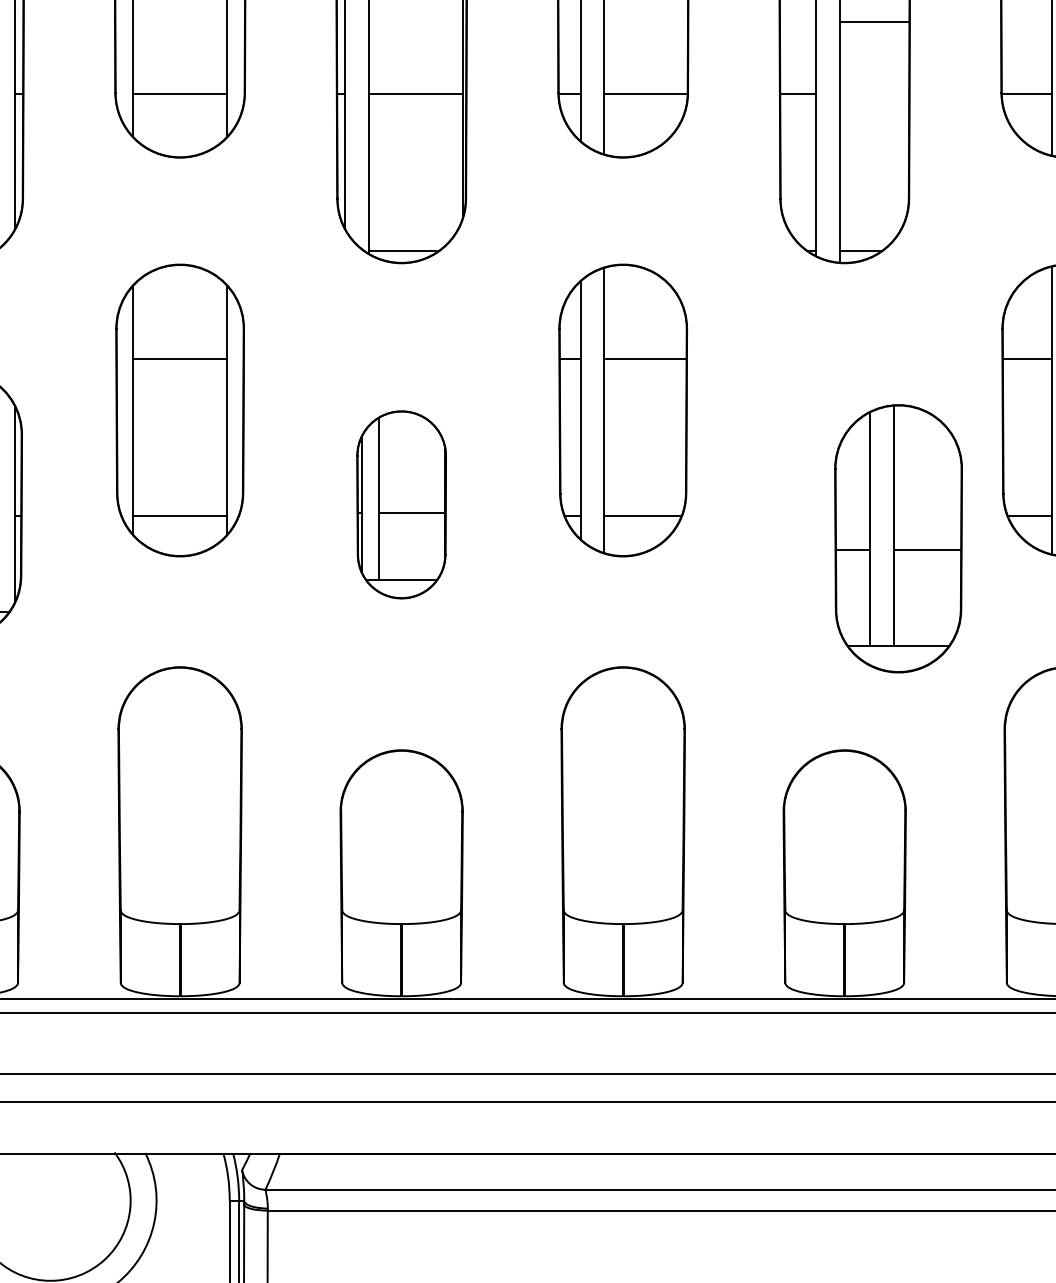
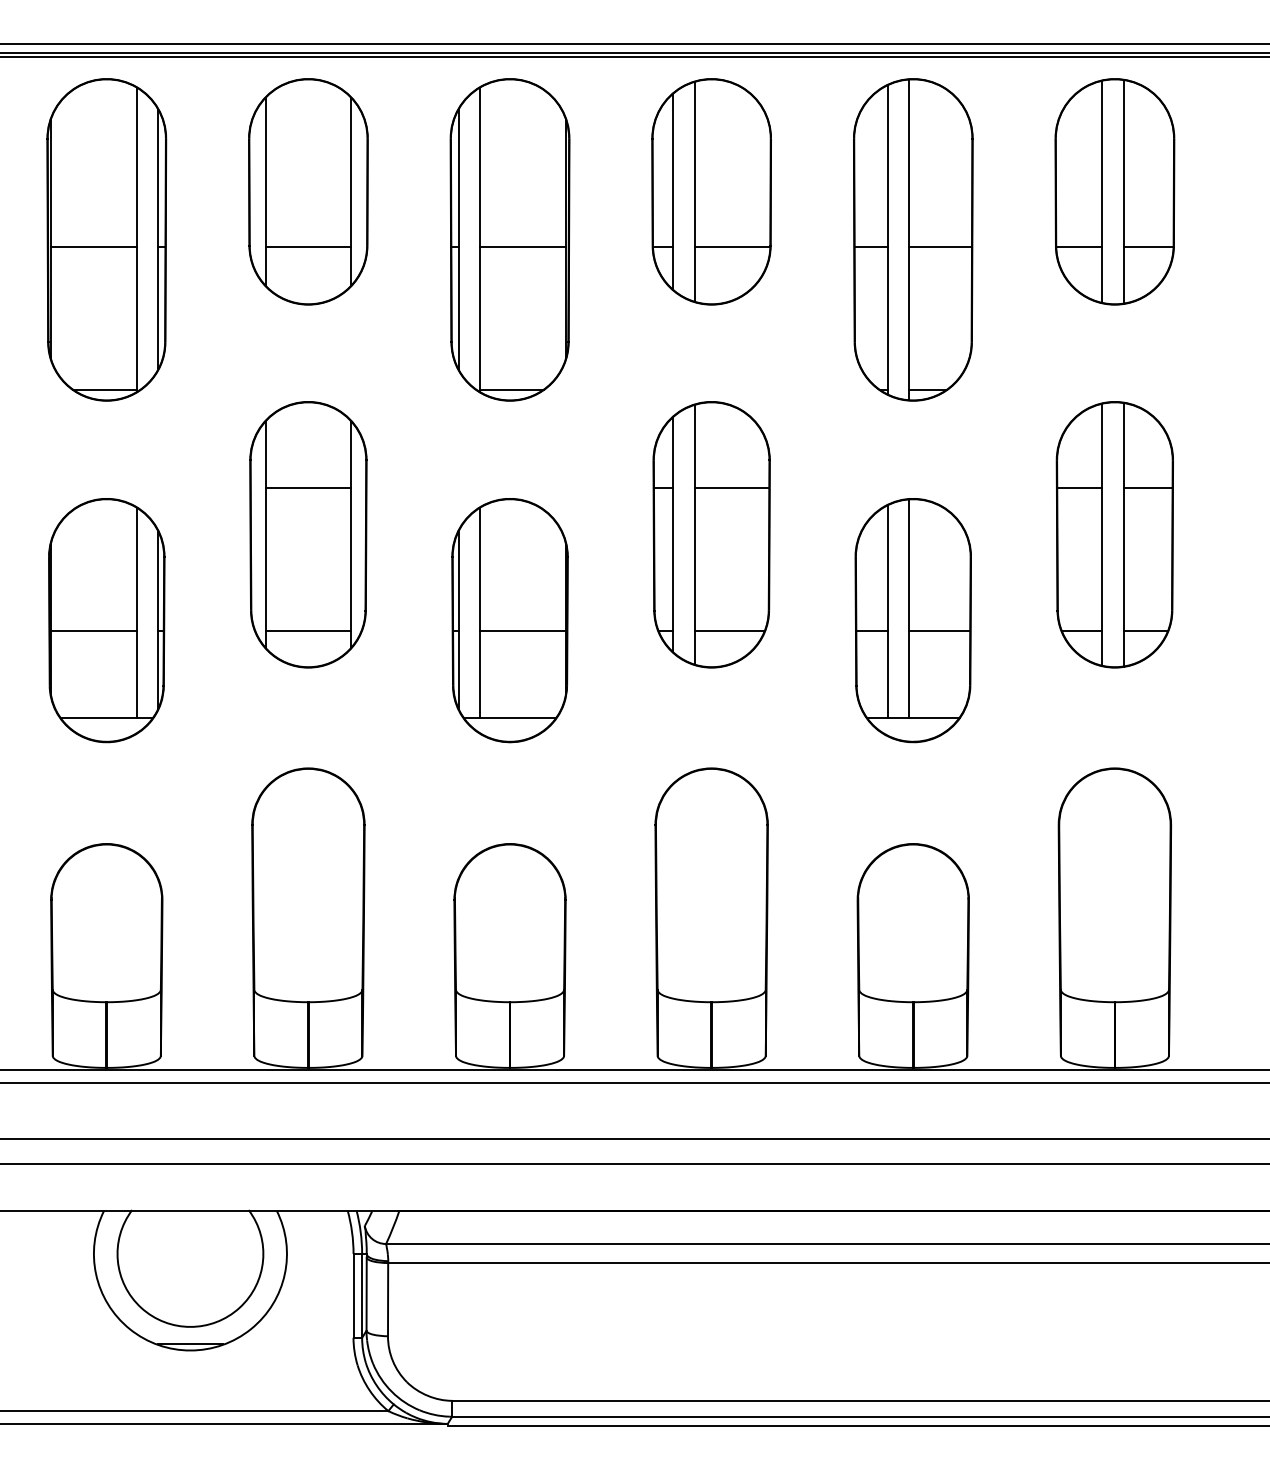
line: (874, 22) -> (940, 247), moved
part: (401, 504) -> (509, 620), size x1.43
part: (897, 538) -> (912, 620), moved

